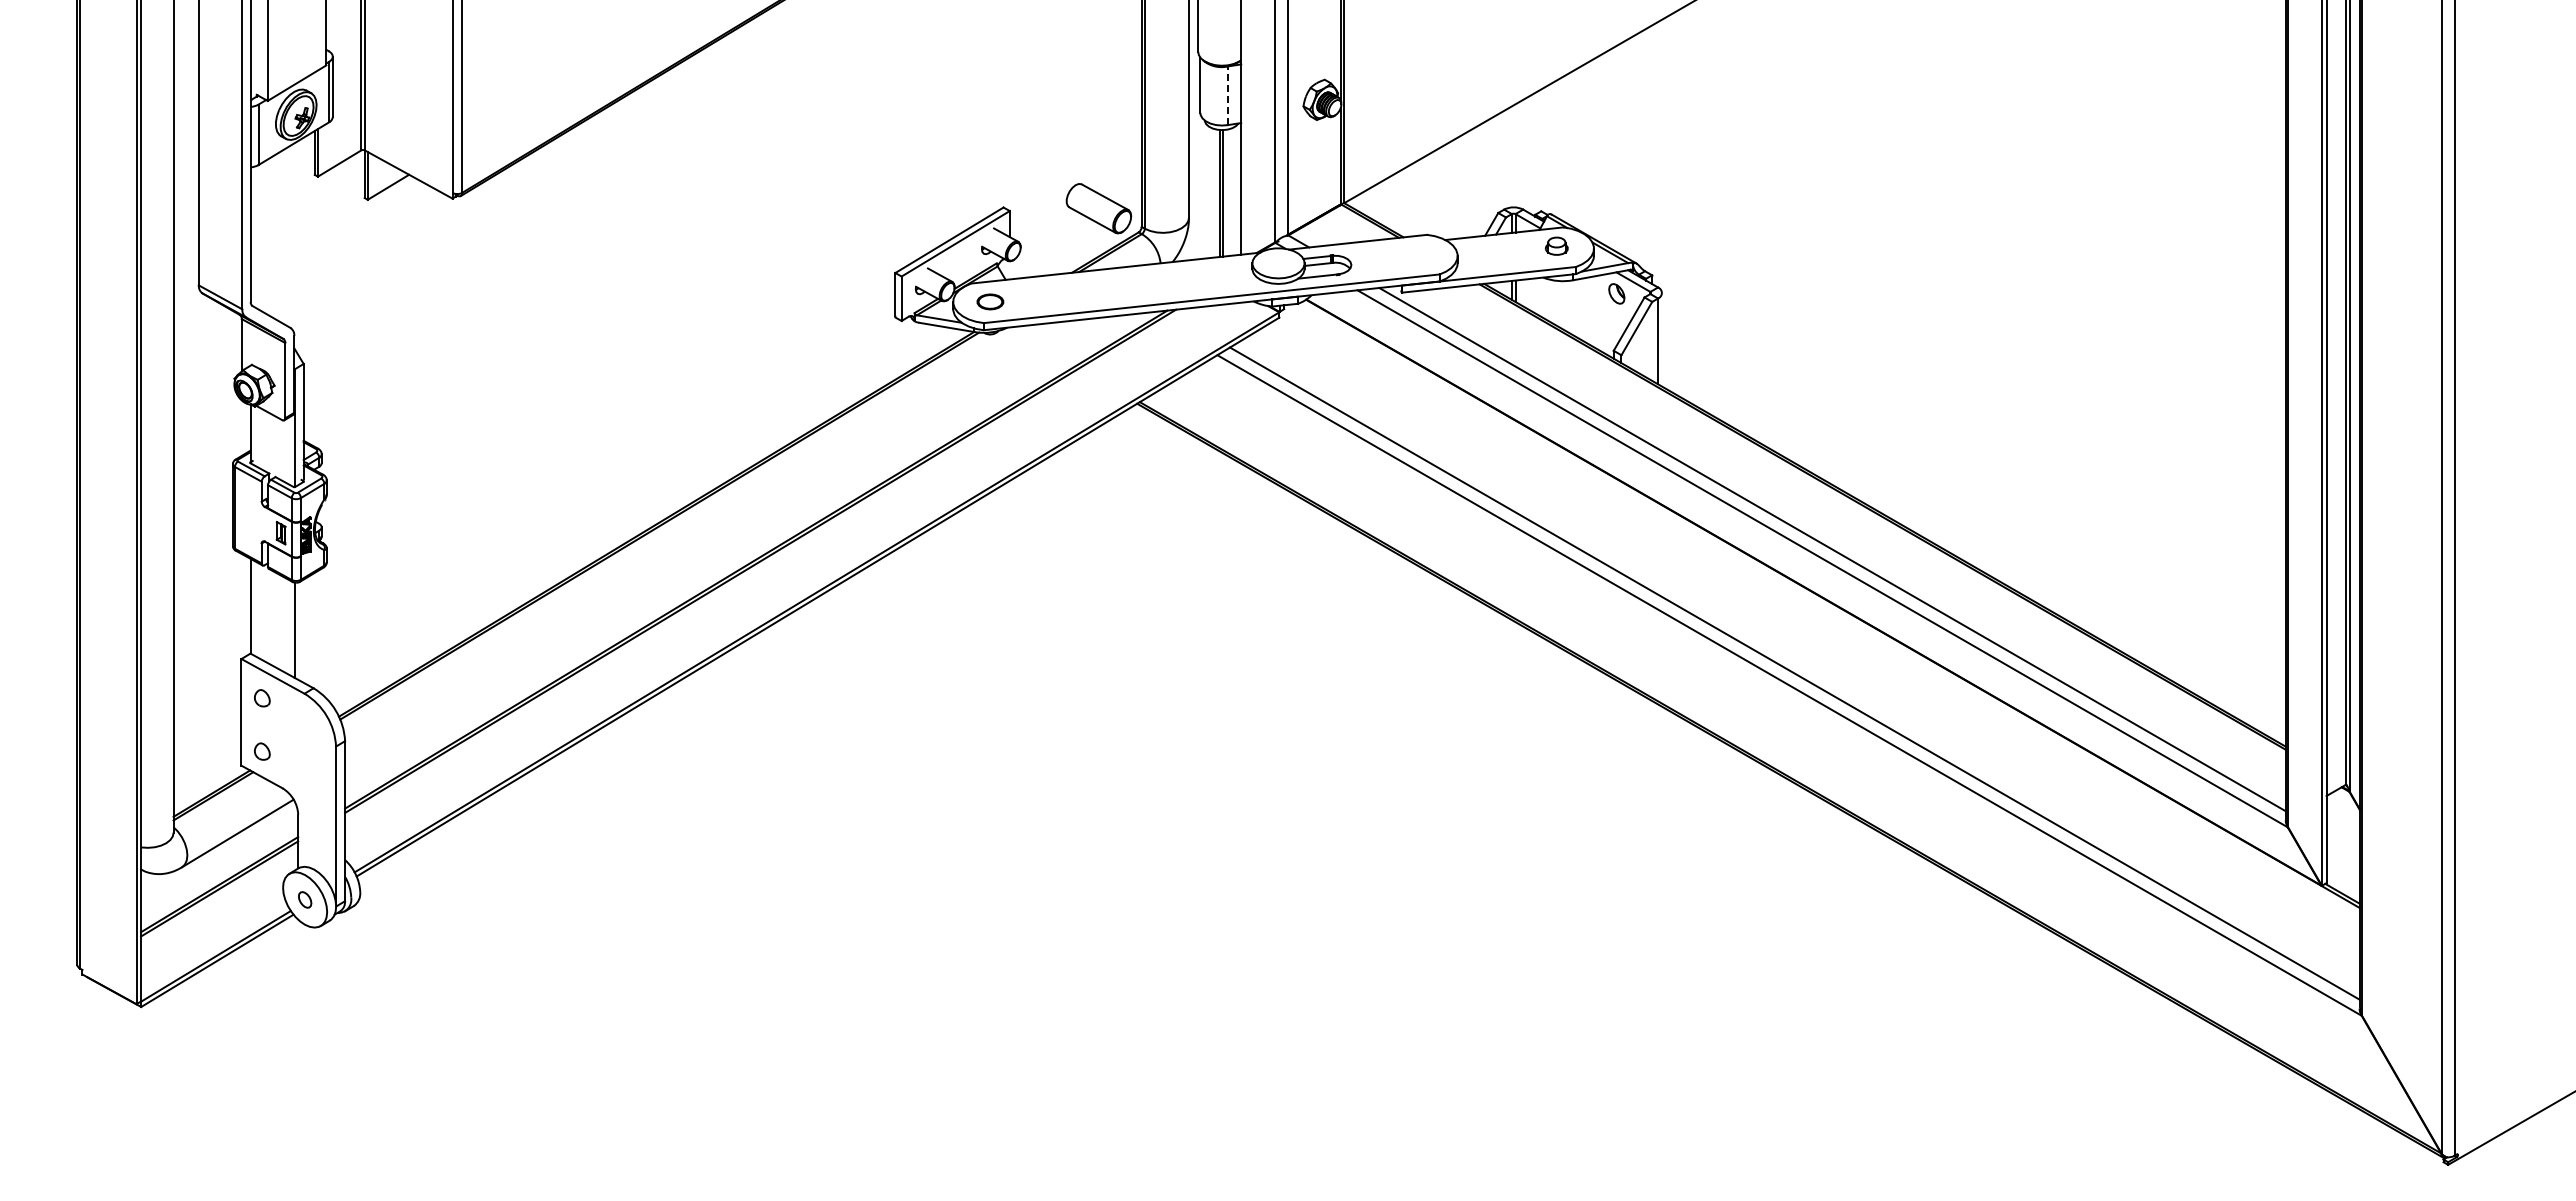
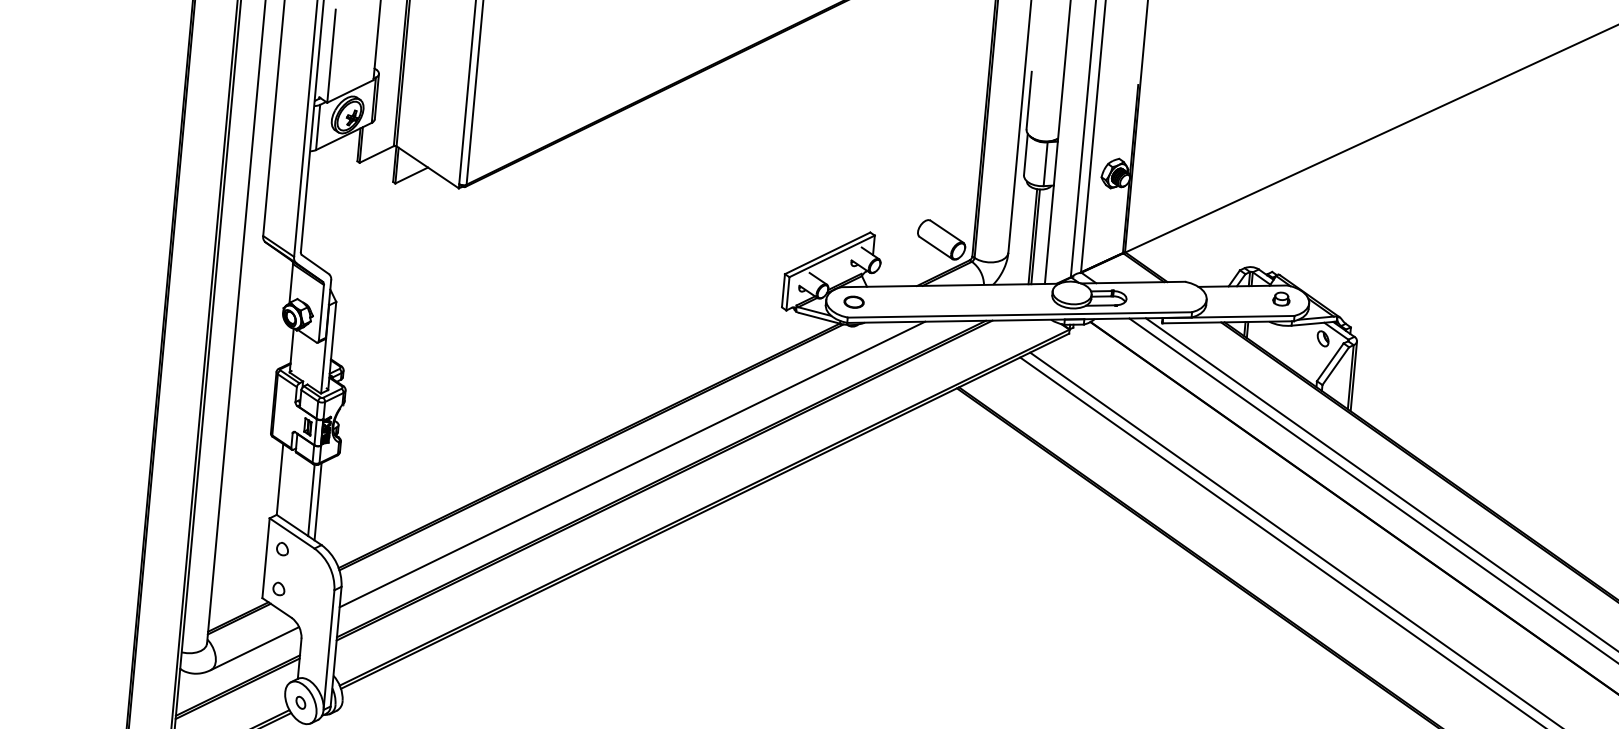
line: (1227, 95) -> (1045, 163), dashed -> solid
line: (1662, 339) -> (1354, 376), added
line: (715, 543) -> (632, 464), added
line: (303, 630) -> (317, 501), added

